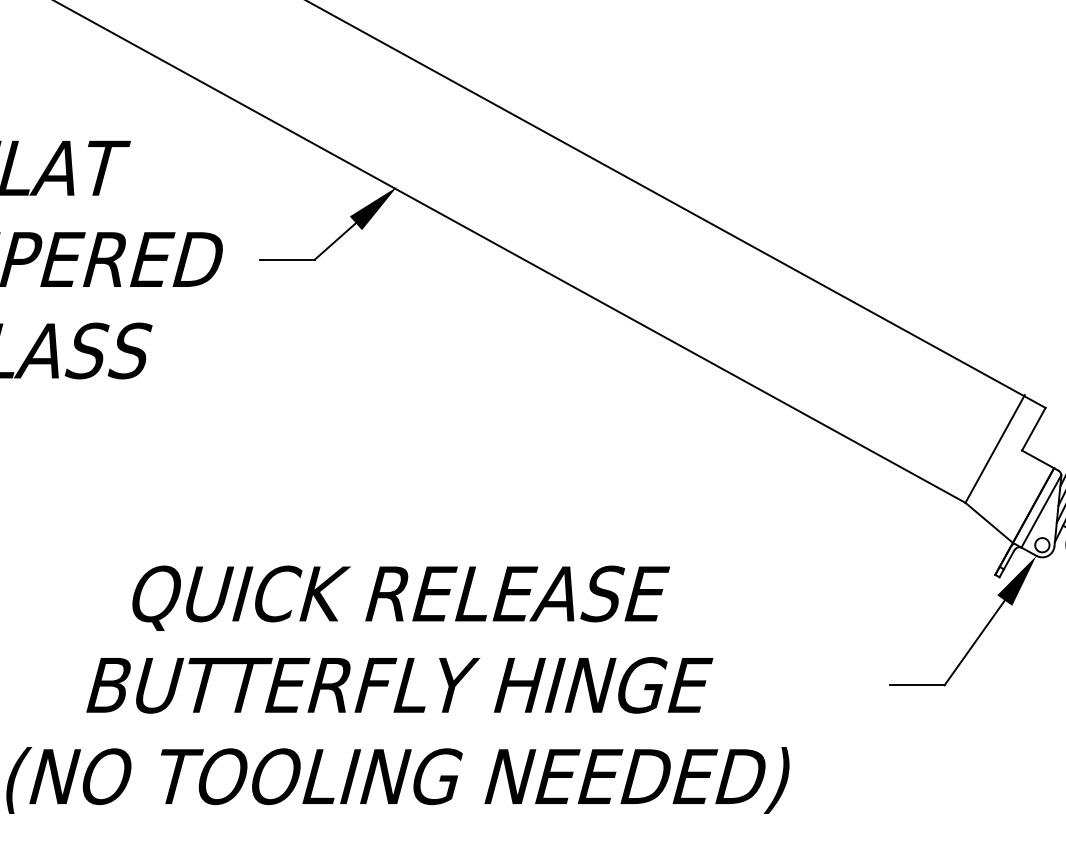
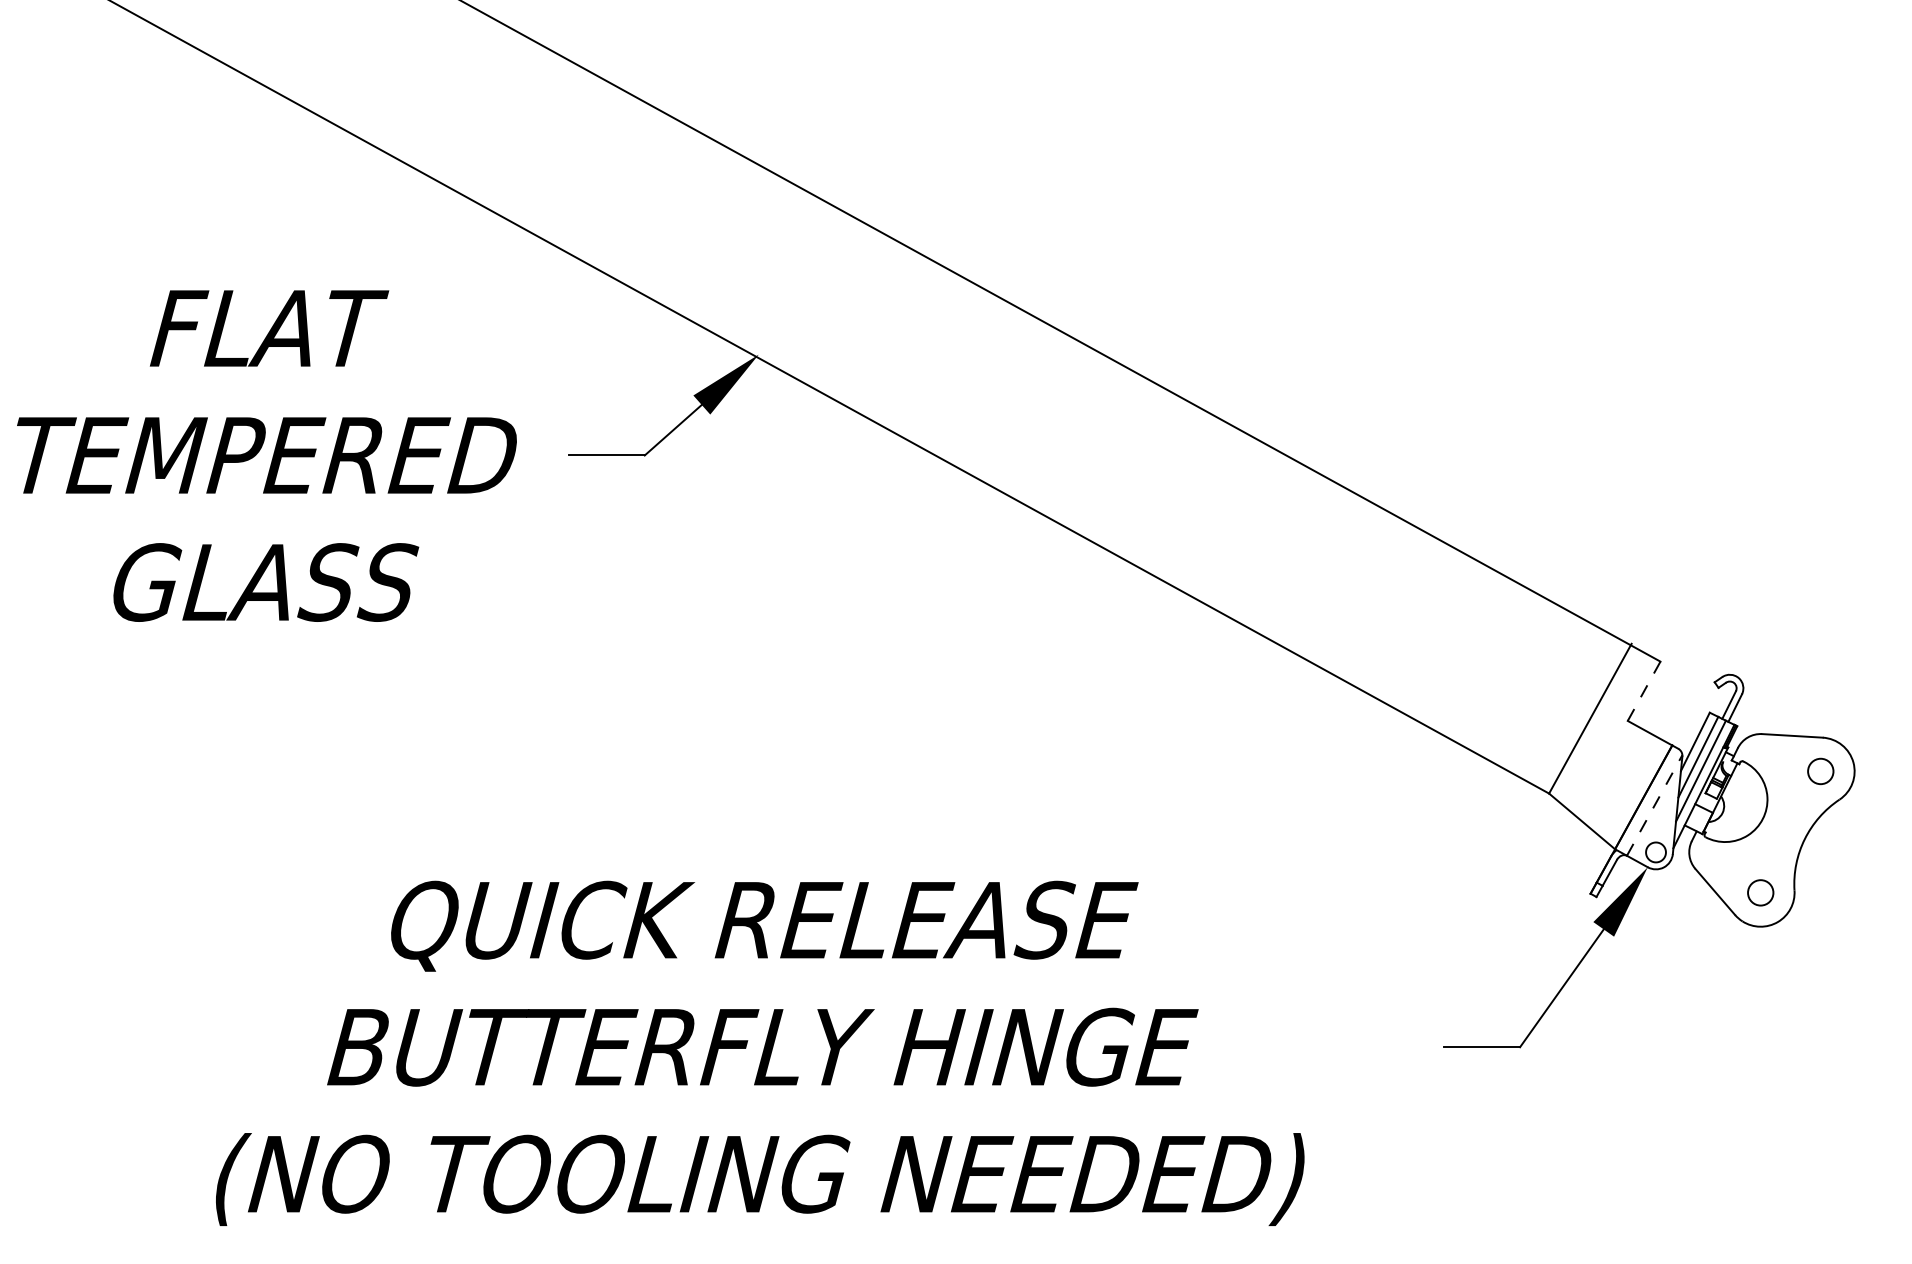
line: (1034, 429) -> (1644, 691), solid -> dashed
line: (1041, 511) -> (1654, 805), solid -> dashed

